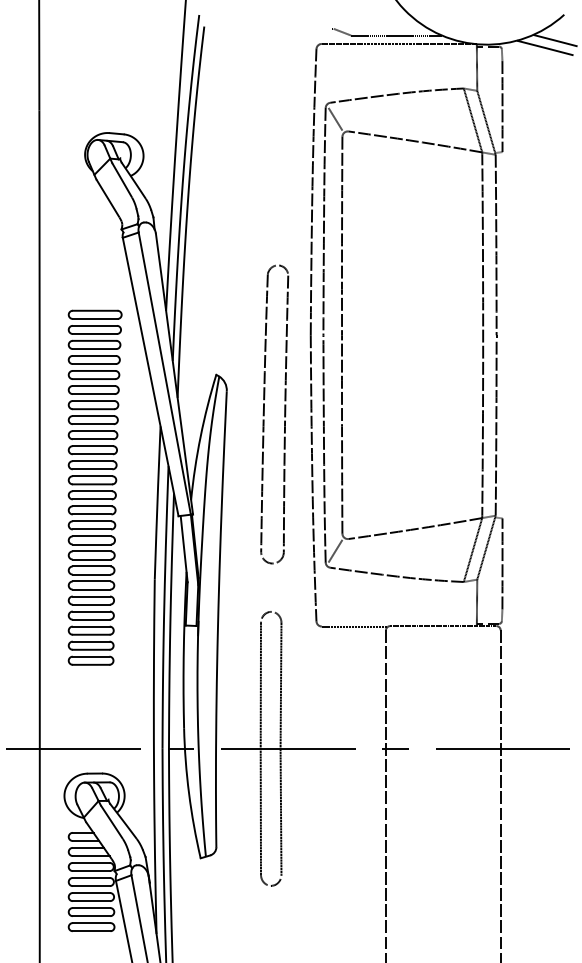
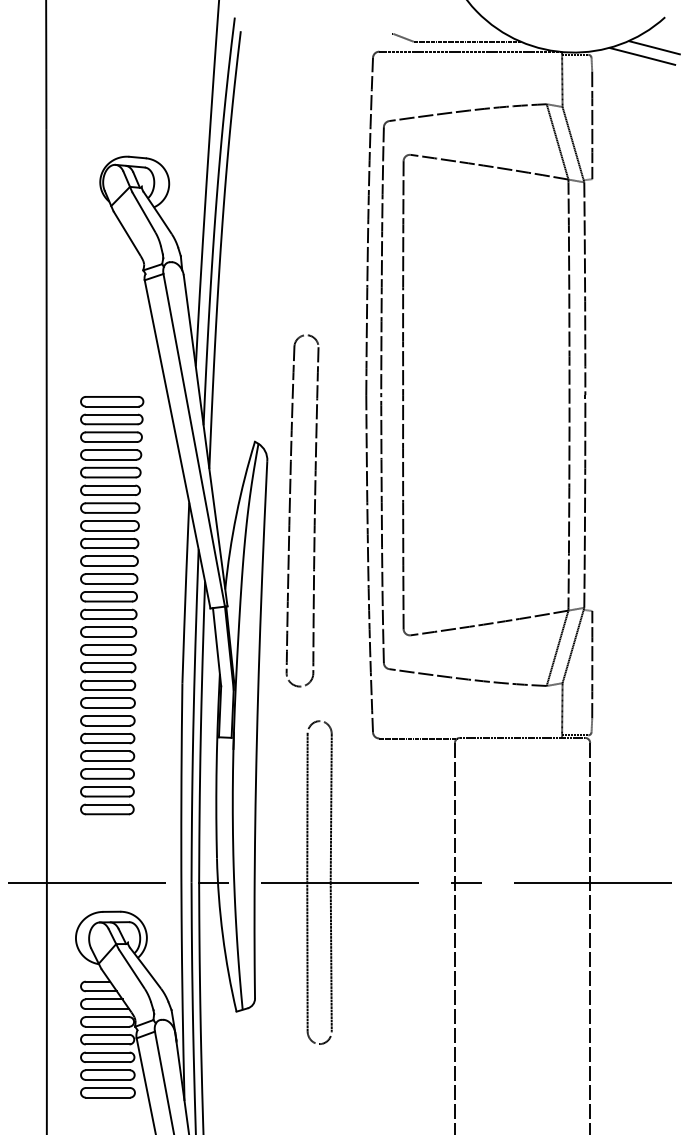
line: (335, 119) -> (395, 140), removed
part: (264, 414) -> (290, 510), moved
part: (94, 487) -> (111, 605), moved
line: (335, 550) -> (395, 648), removed

